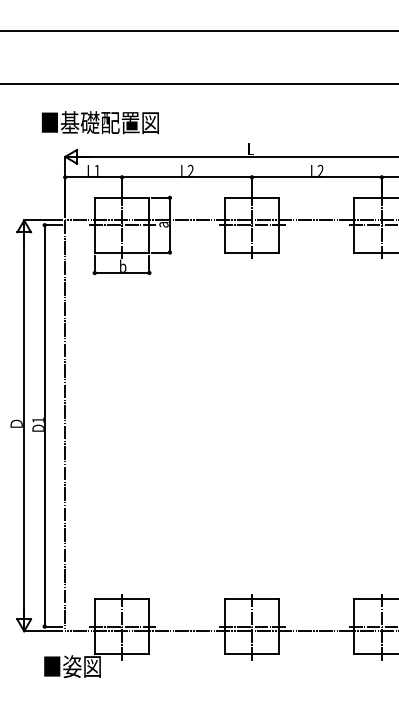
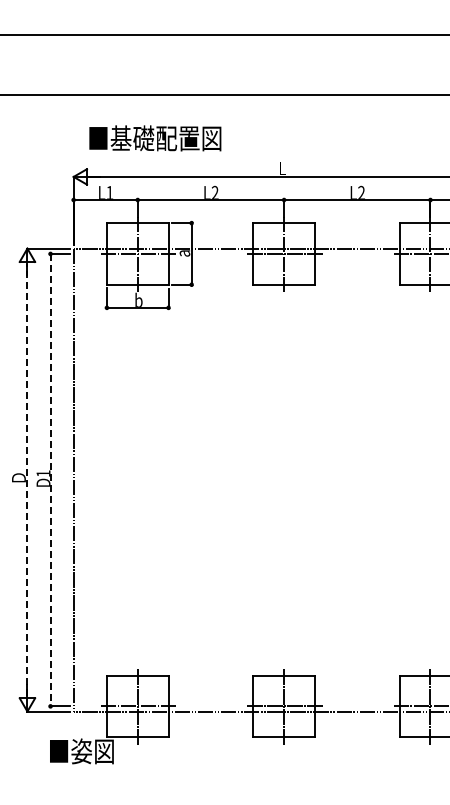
text: (100, 122) -> (155, 138), moved
line: (24, 425) -> (27, 479), solid -> dashed
line: (44, 426) -> (50, 480), solid -> dashed

